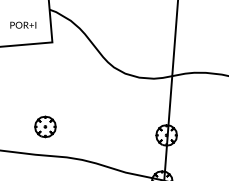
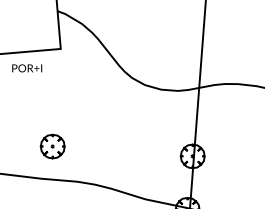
text: (23, 24) -> (27, 67), moved

